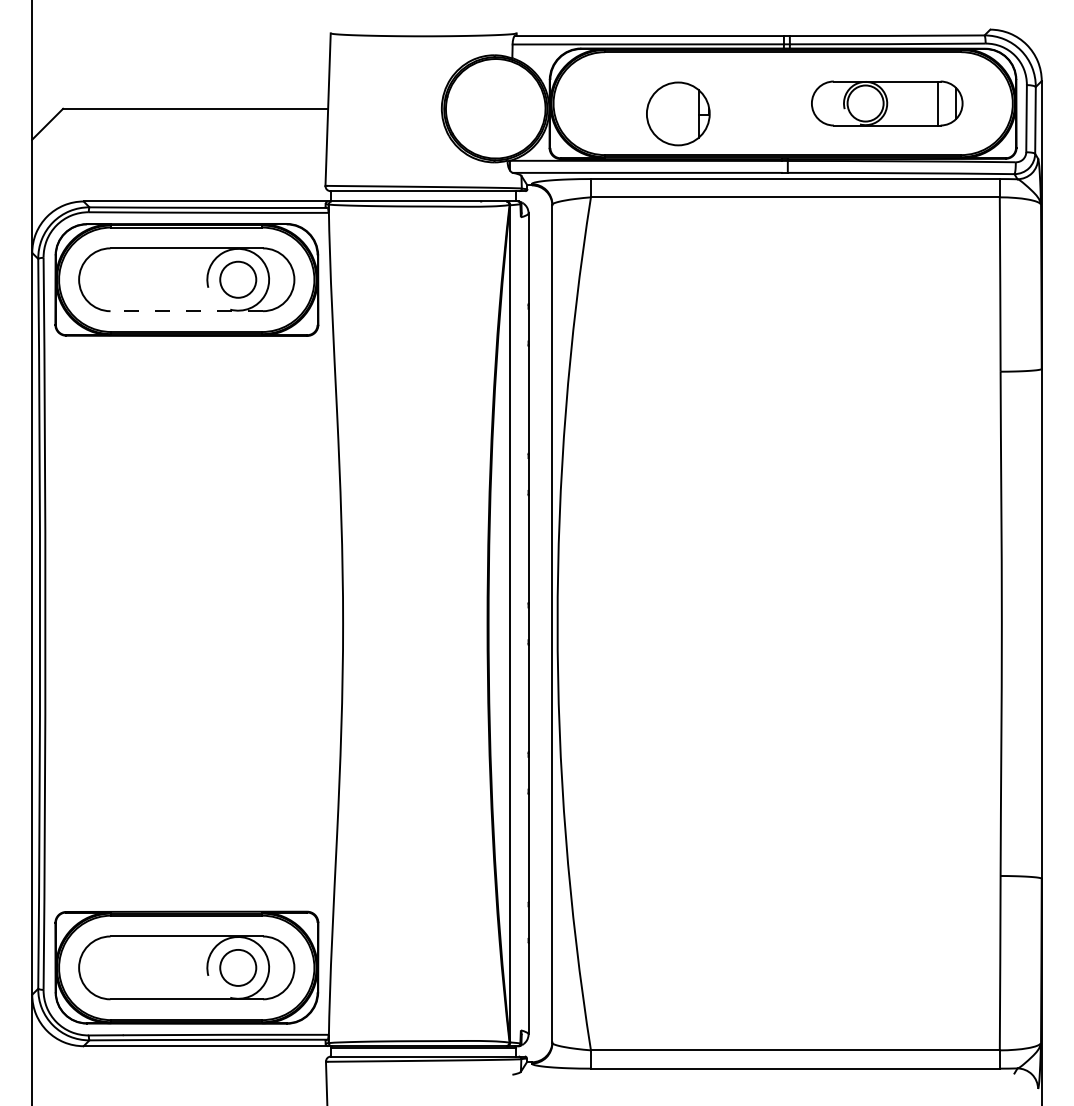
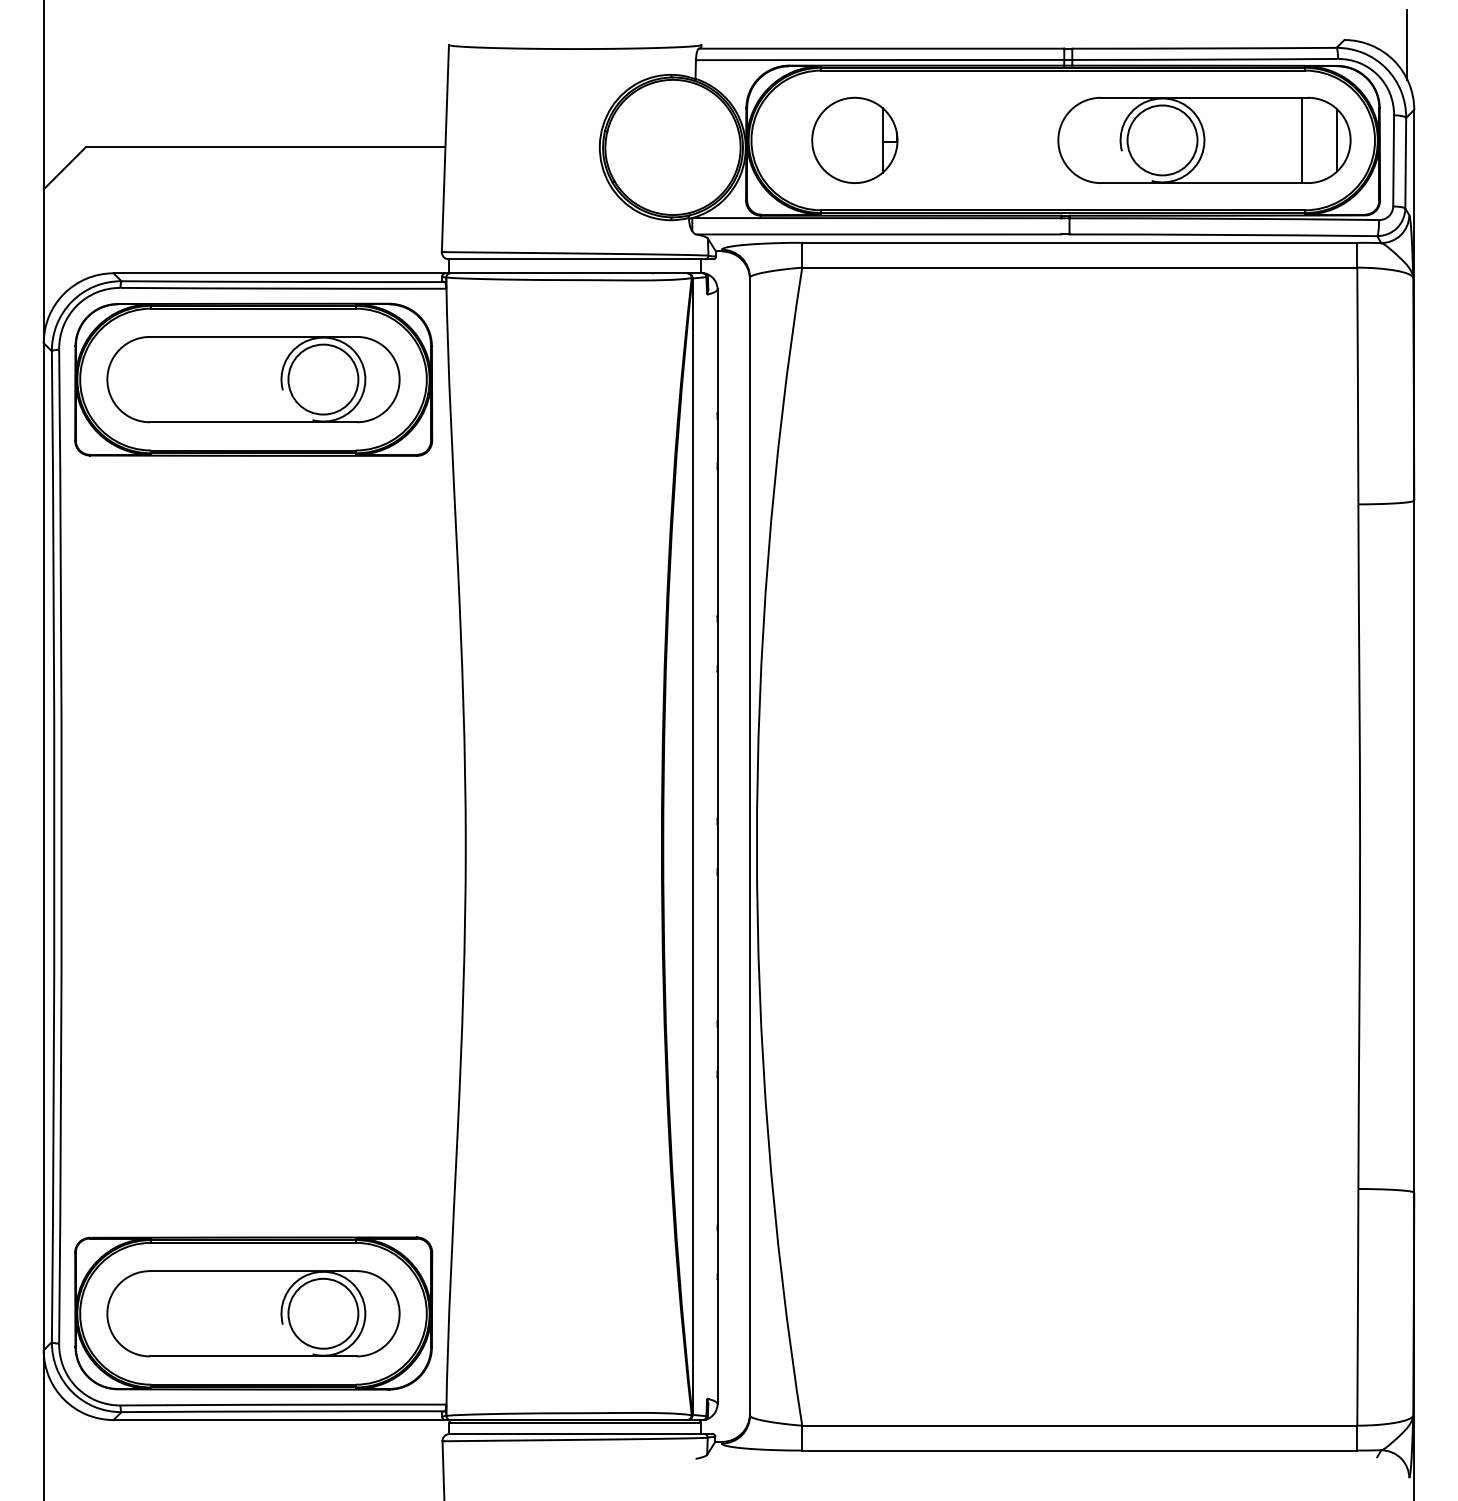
line: (1036, 32) -> (1407, 44), added
part: (887, 102) -> (1204, 139), size x1.43
part: (678, 113) -> (854, 139), moved
circle: (238, 279) -> (323, 379), size x1.43
line: (186, 311) -> (253, 422), dashed -> solid
circle: (238, 967) -> (323, 1313), size x1.43

